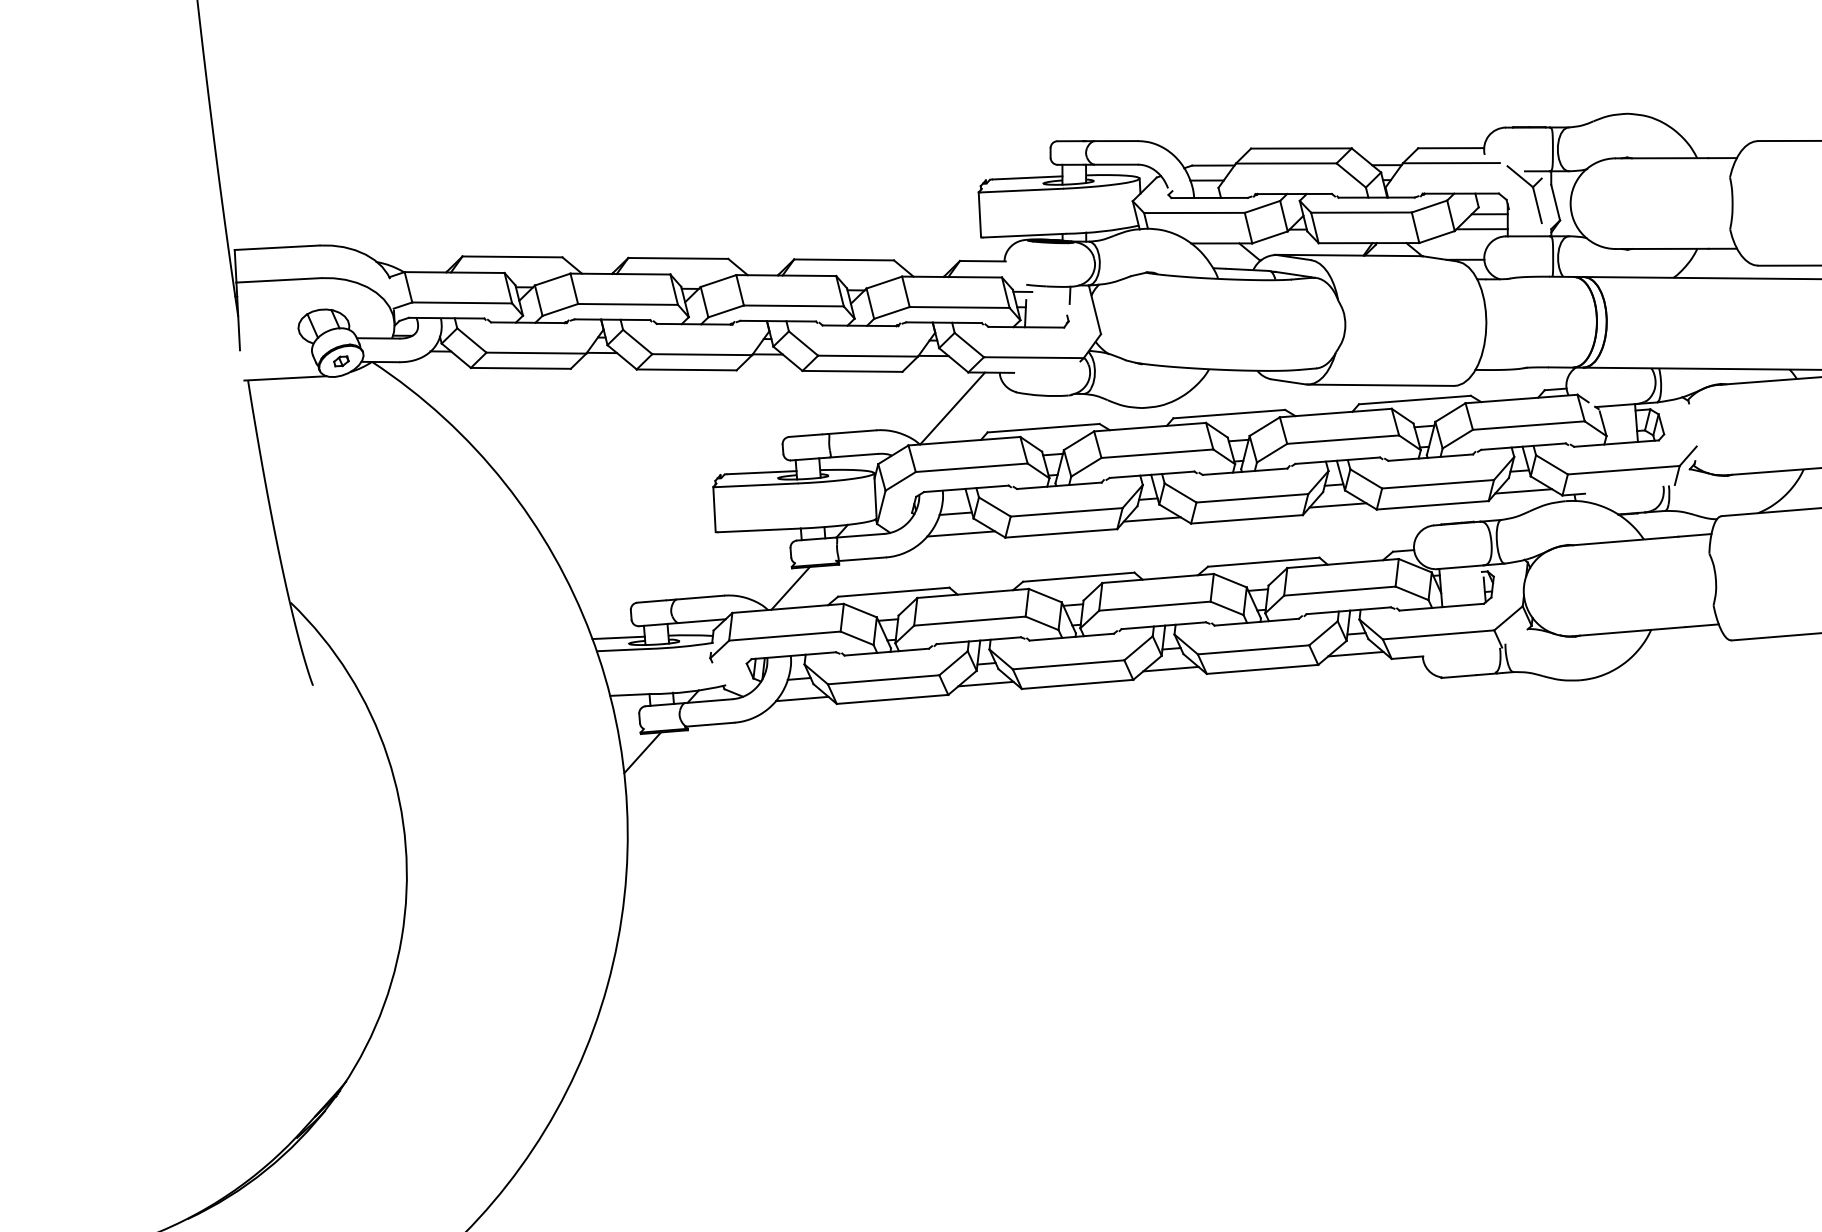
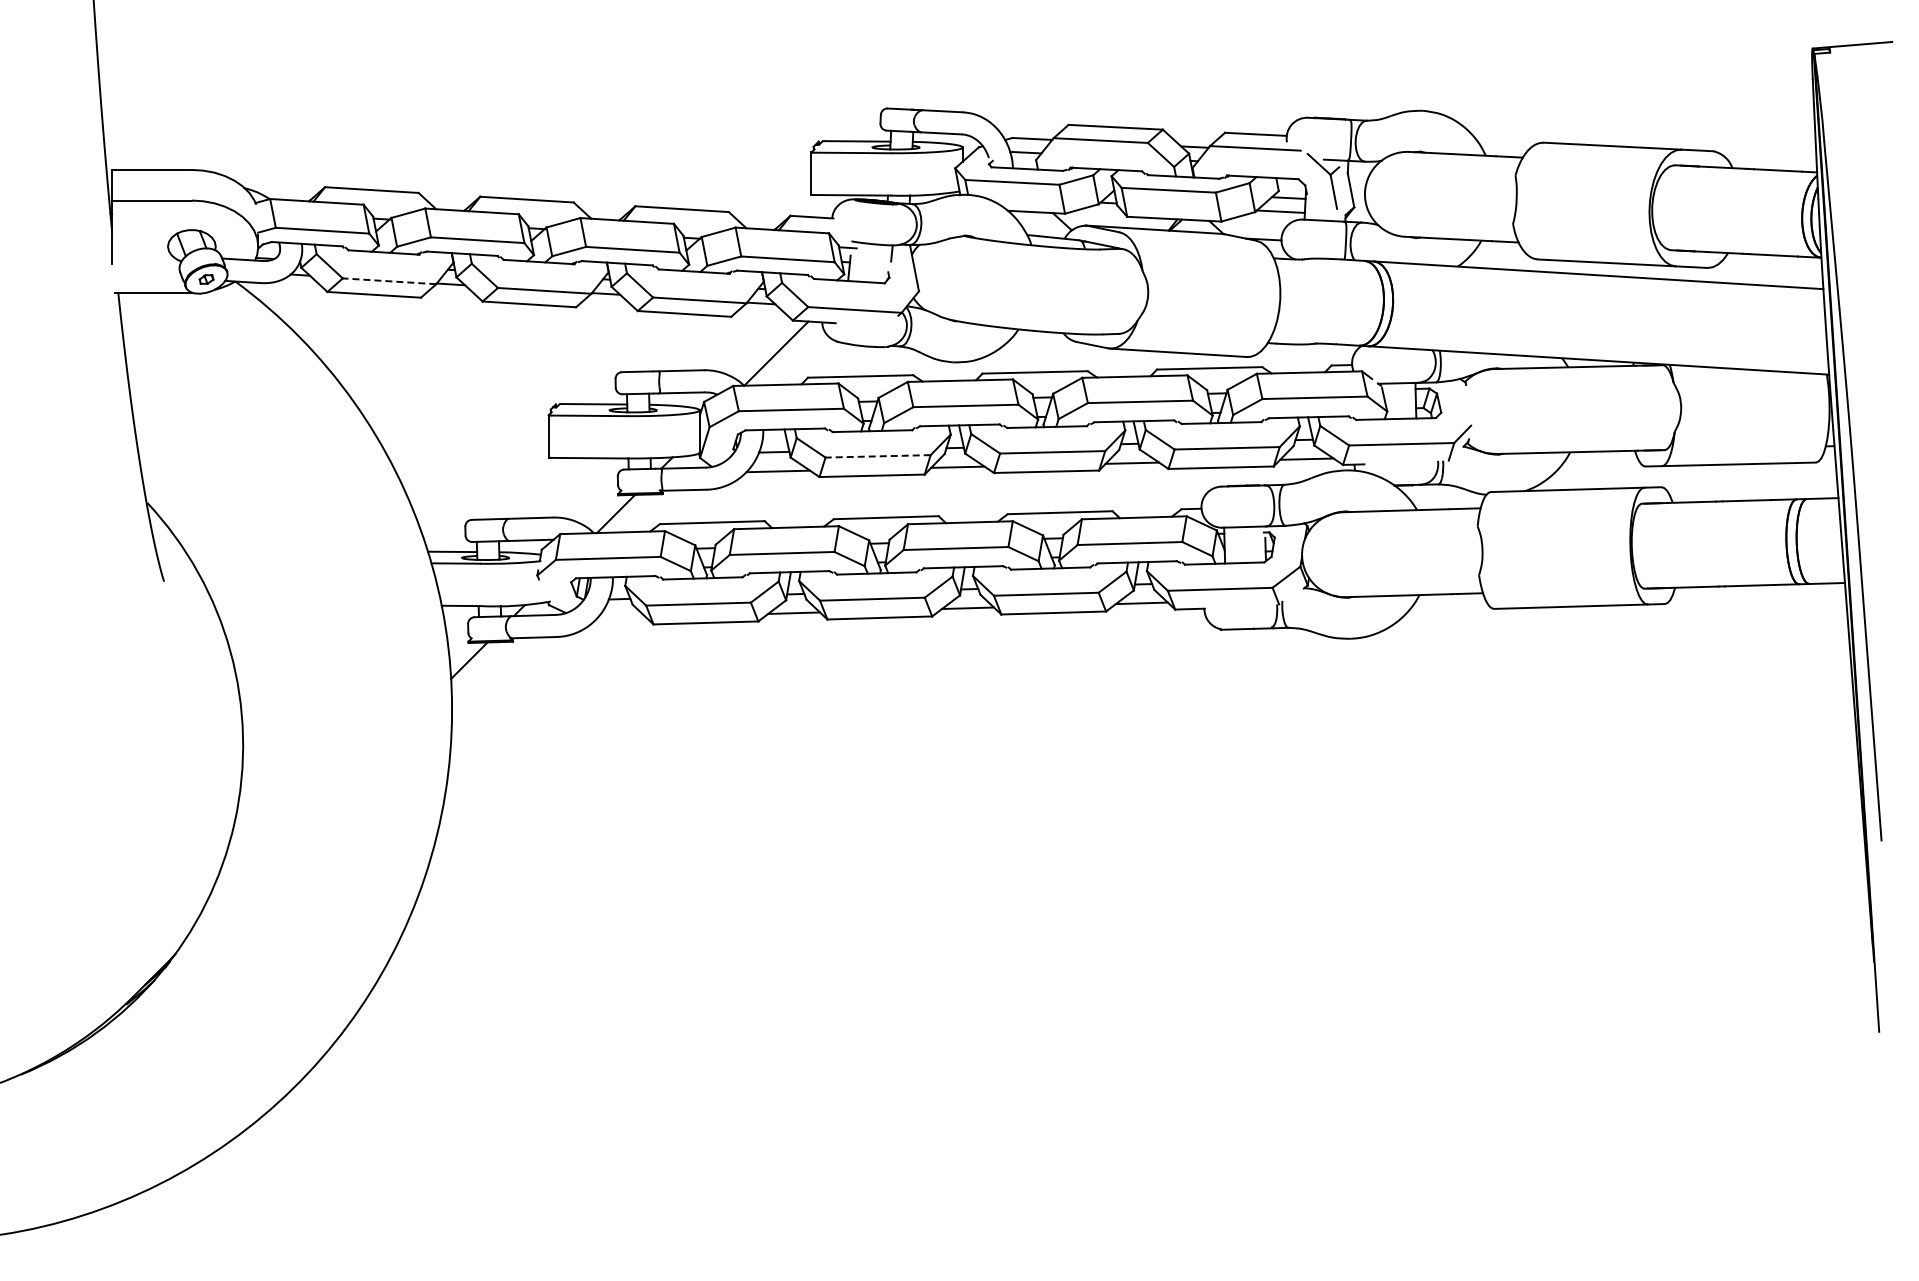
line: (536, 353) -> (389, 281), solid -> dashed
line: (1067, 512) -> (878, 456), solid -> dashed
line: (802, 698) -> (621, 617), removed

